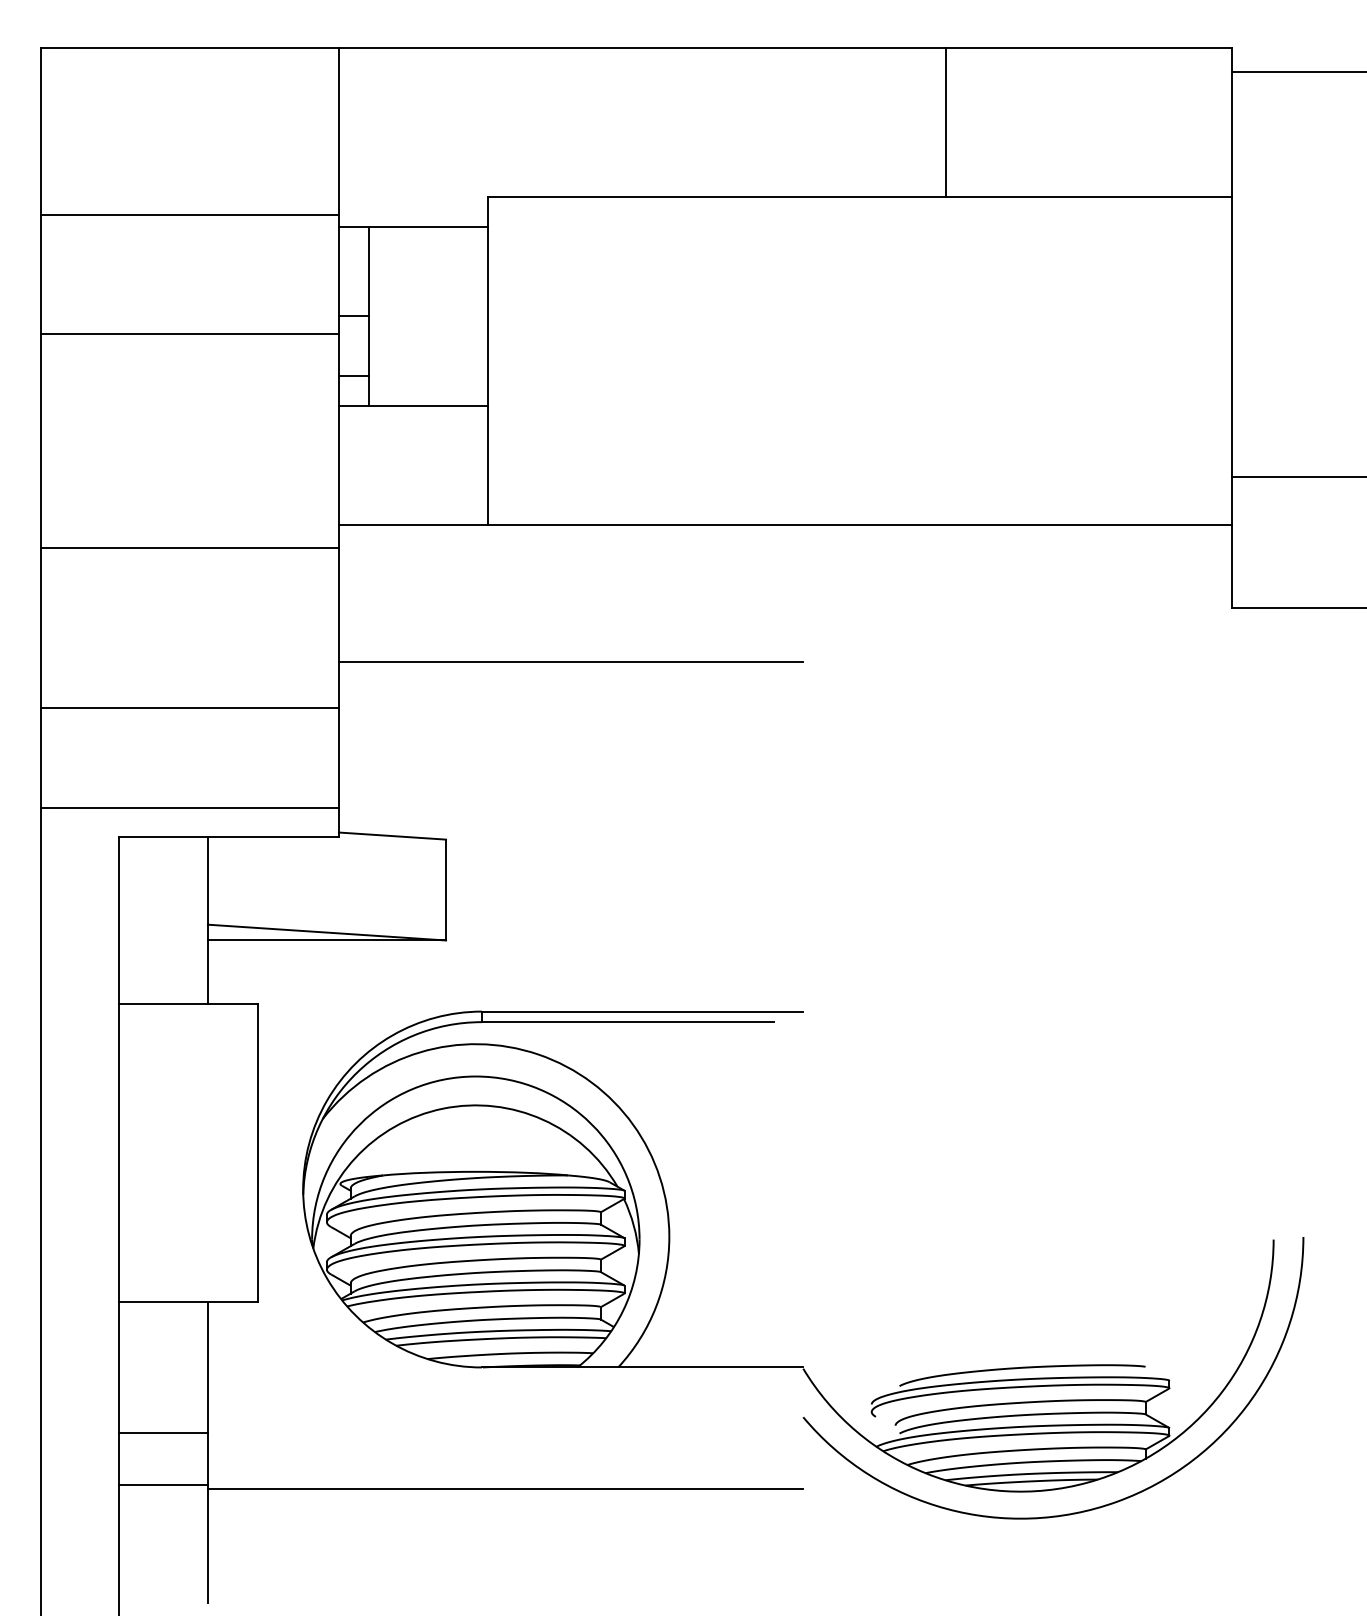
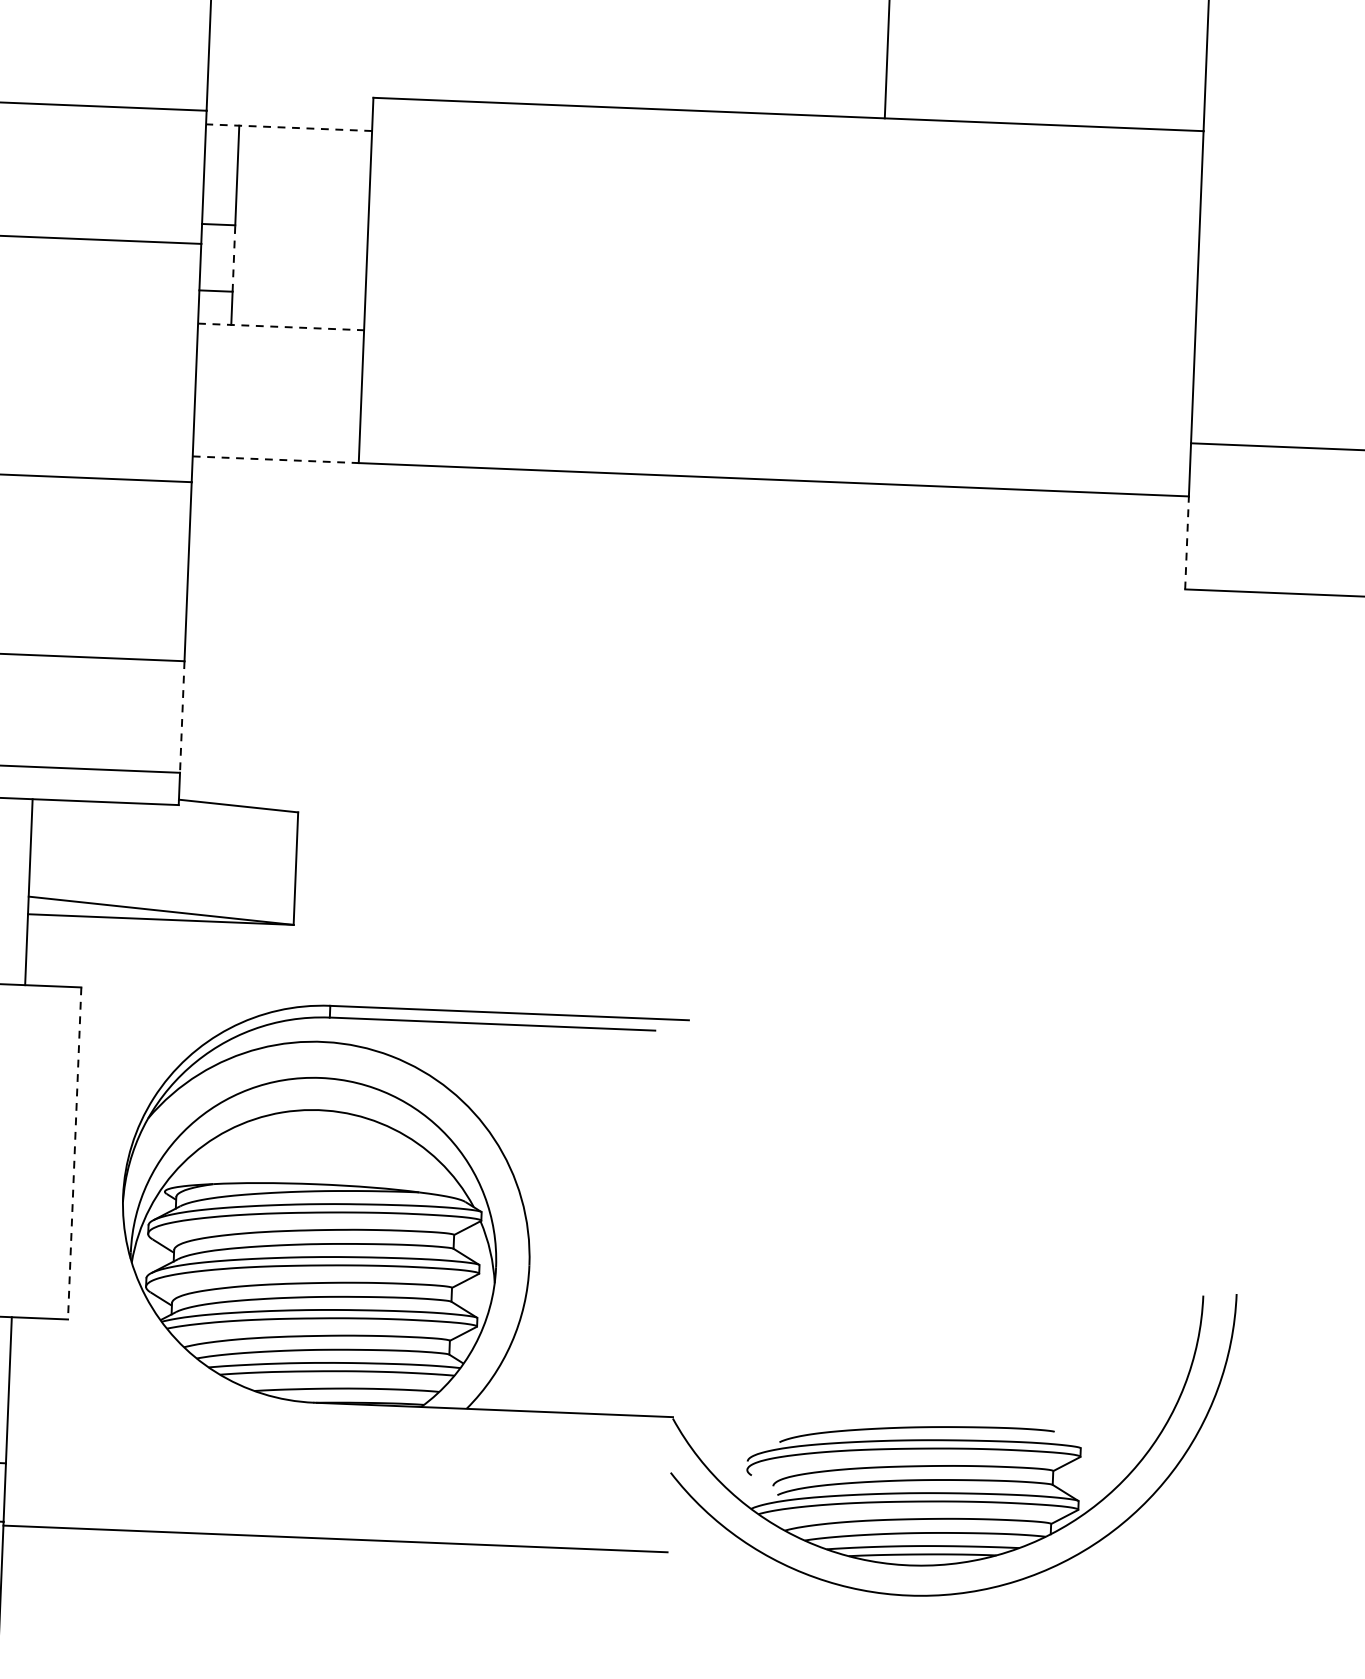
line: (412, 227) -> (288, 128), solid -> dashed
line: (368, 346) -> (233, 258), solid -> dashed
line: (413, 405) -> (281, 326), solid -> dashed
line: (413, 524) -> (275, 459), solid -> dashed
line: (1232, 566) -> (1187, 542), solid -> dashed
line: (570, 661) -> (444, 619), removed
line: (338, 758) -> (181, 717), solid -> dashed
line: (258, 1152) -> (74, 1152), solid -> dashed

